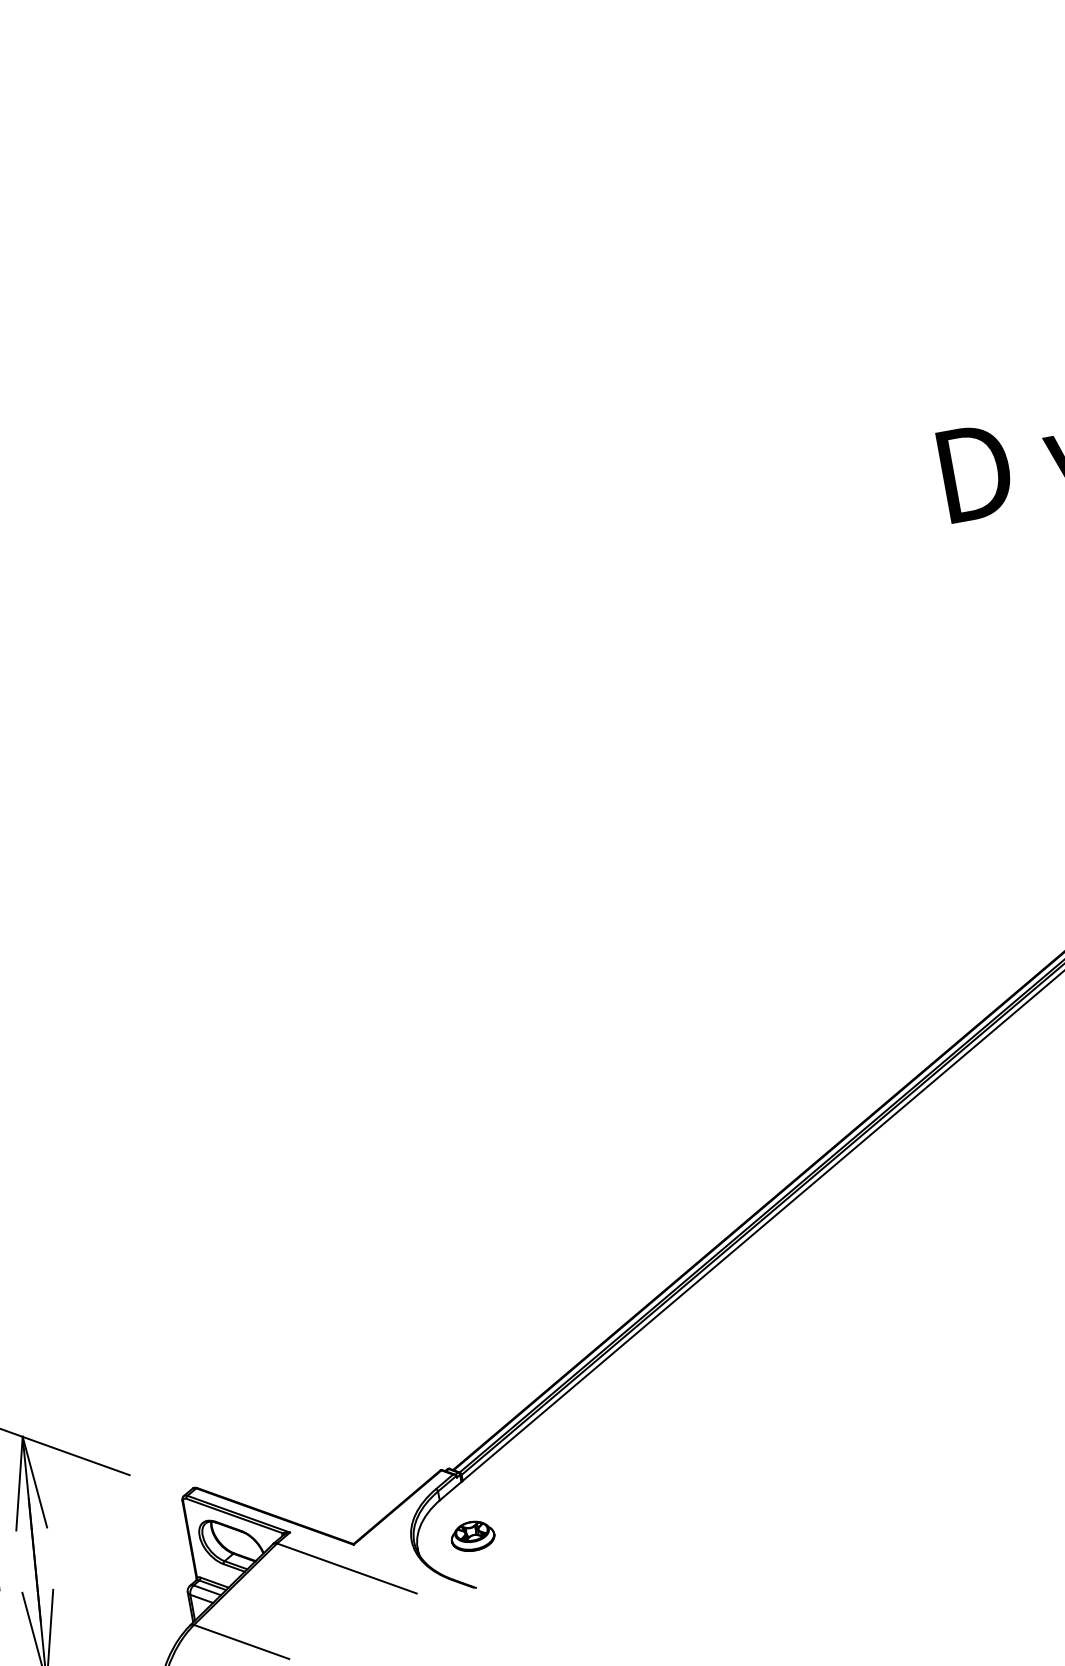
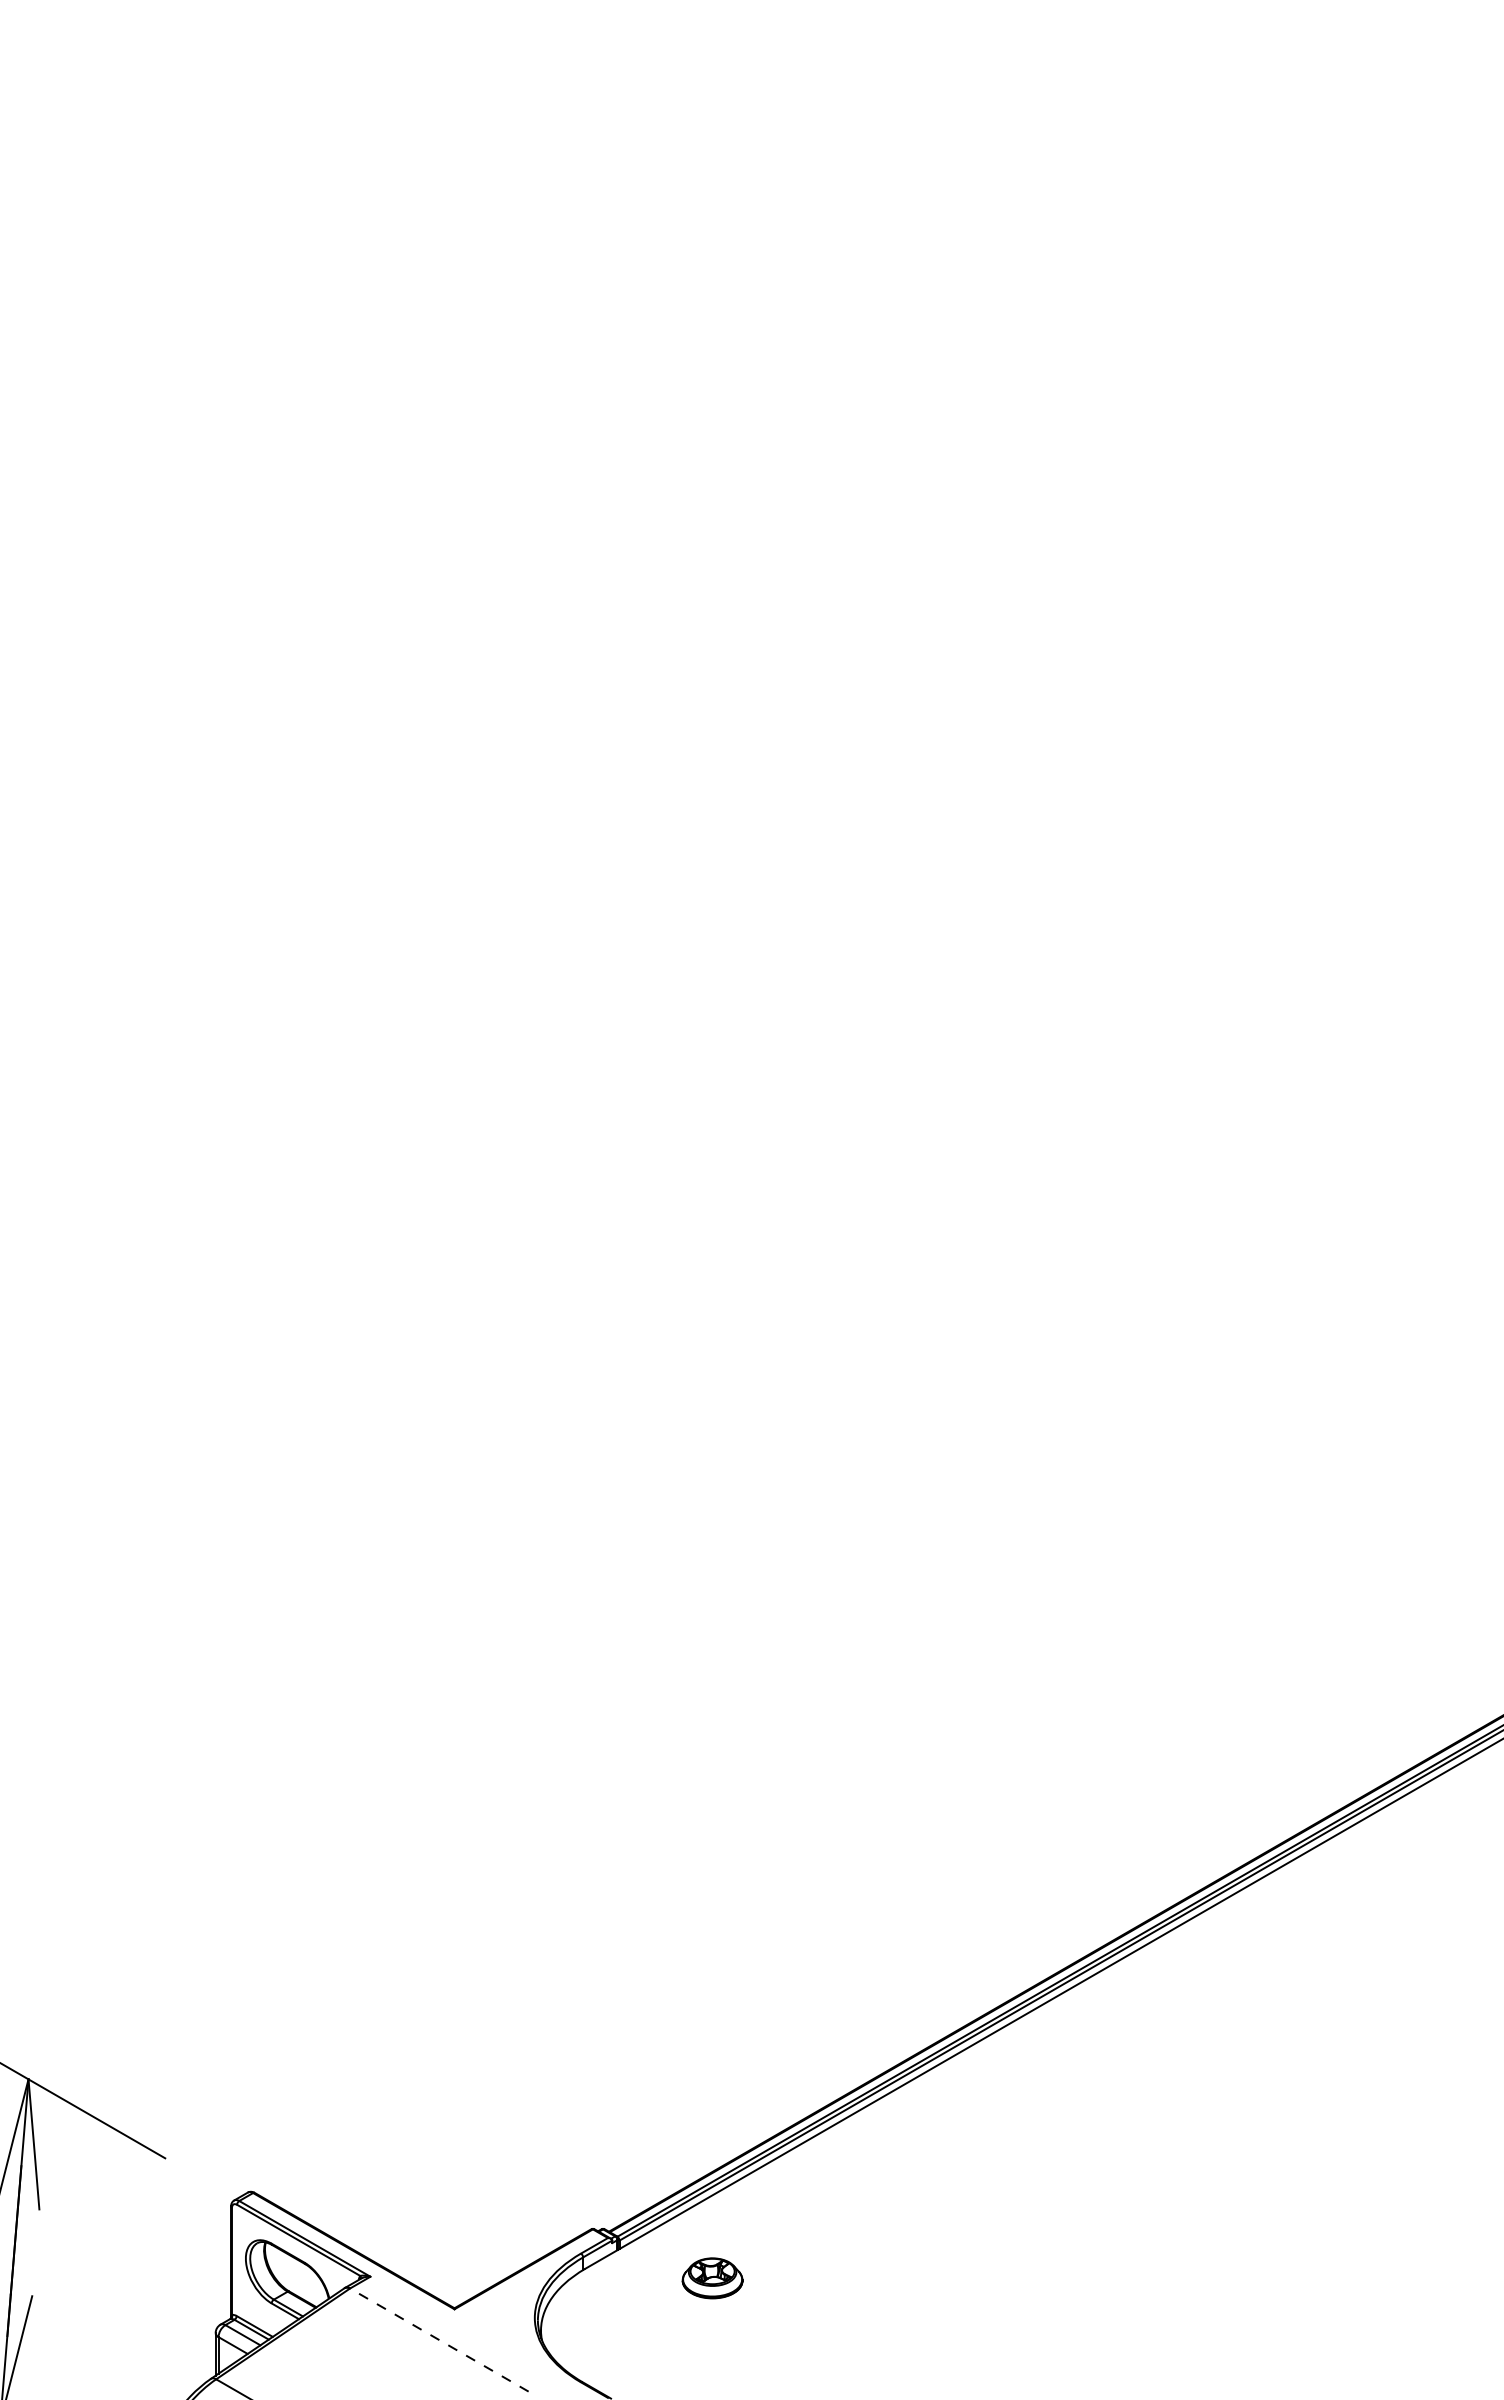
part: (472, 1536) -> (712, 2278), moved
line: (346, 1568) -> (438, 2339), solid -> dashed

